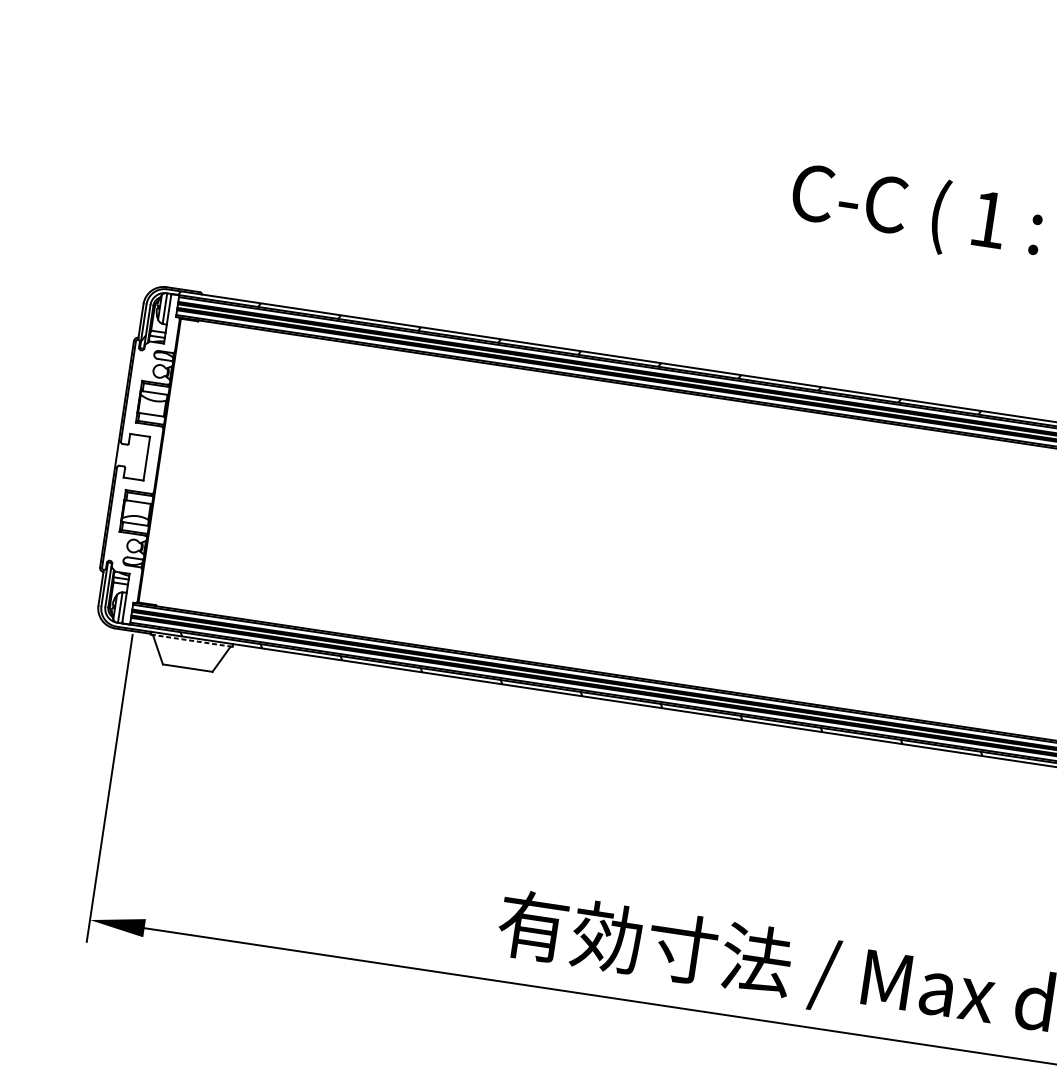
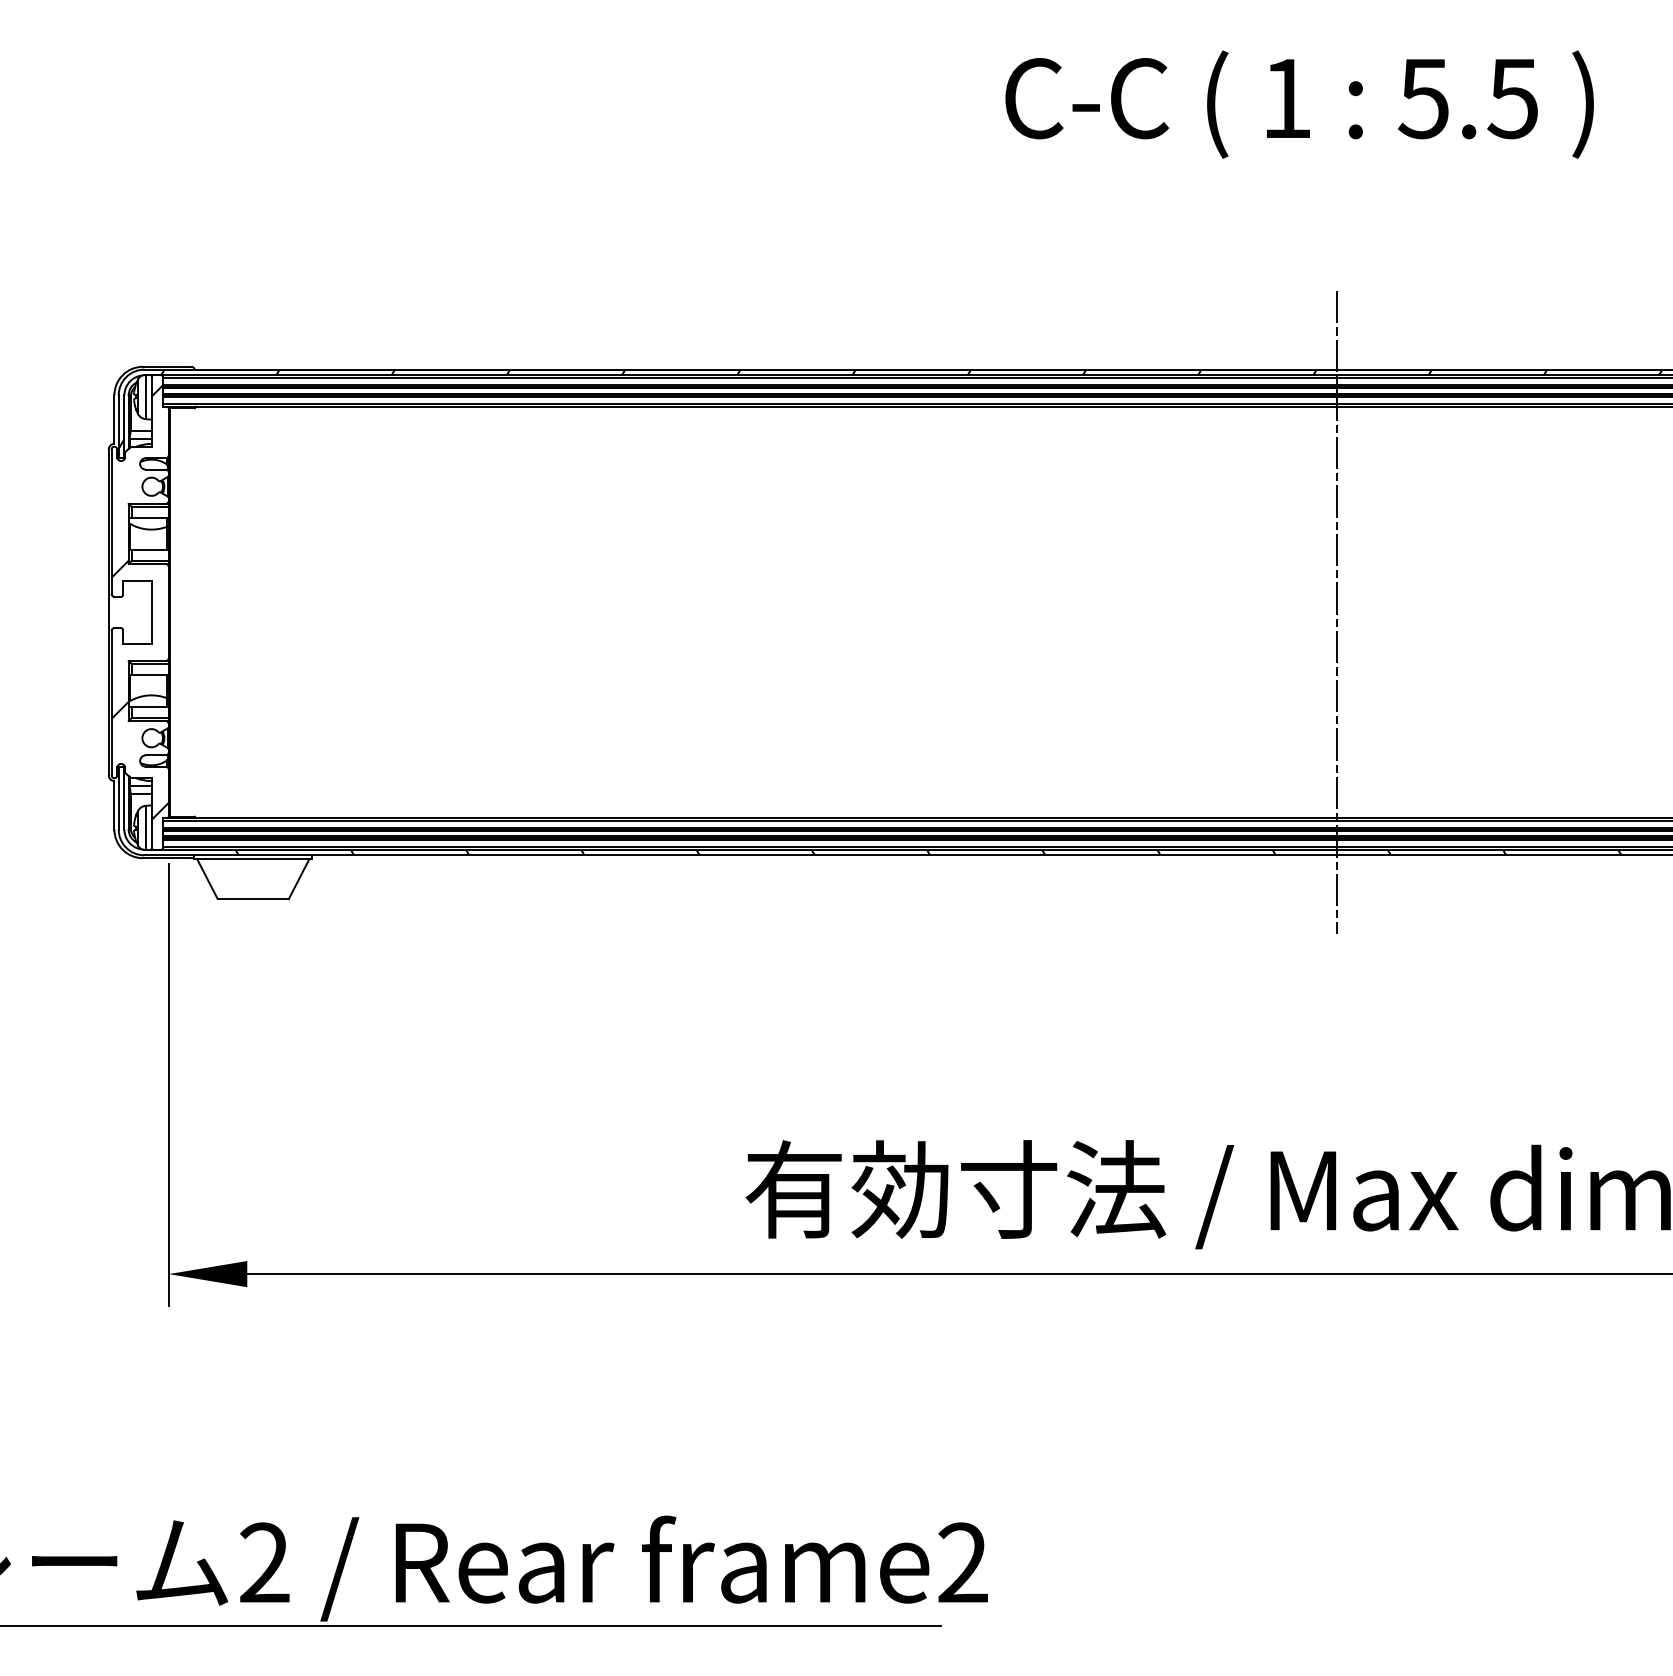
hatch: (139, 450) -> (139, 602), added
line: (970, 581) -> (1337, 612), added
line: (191, 640) -> (253, 859), dashed -> solid

